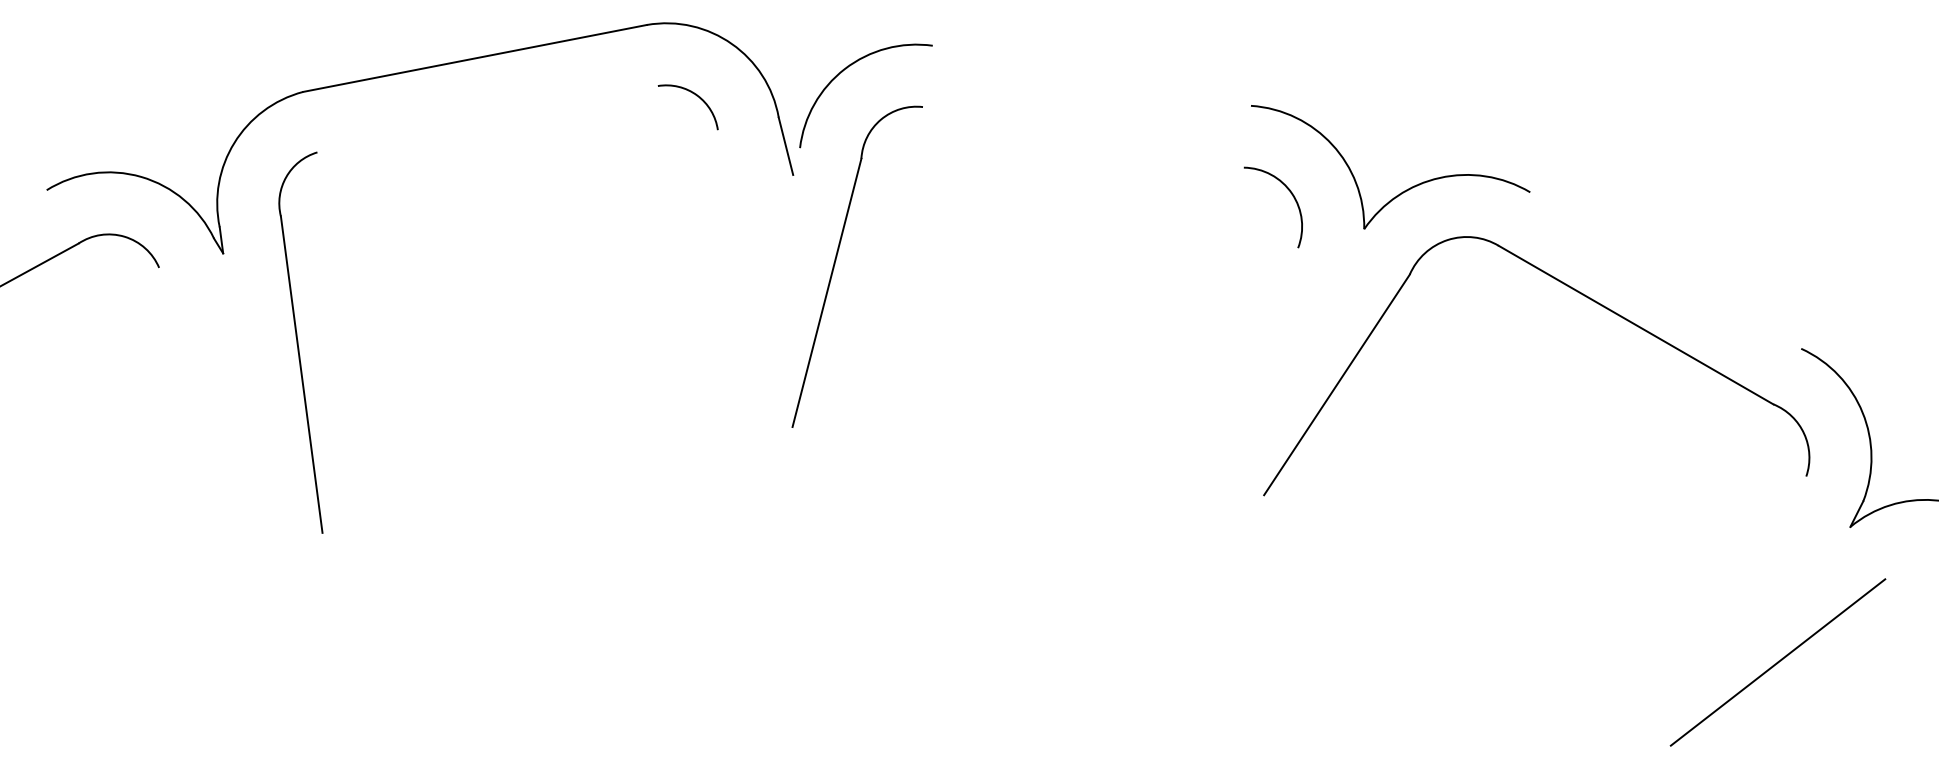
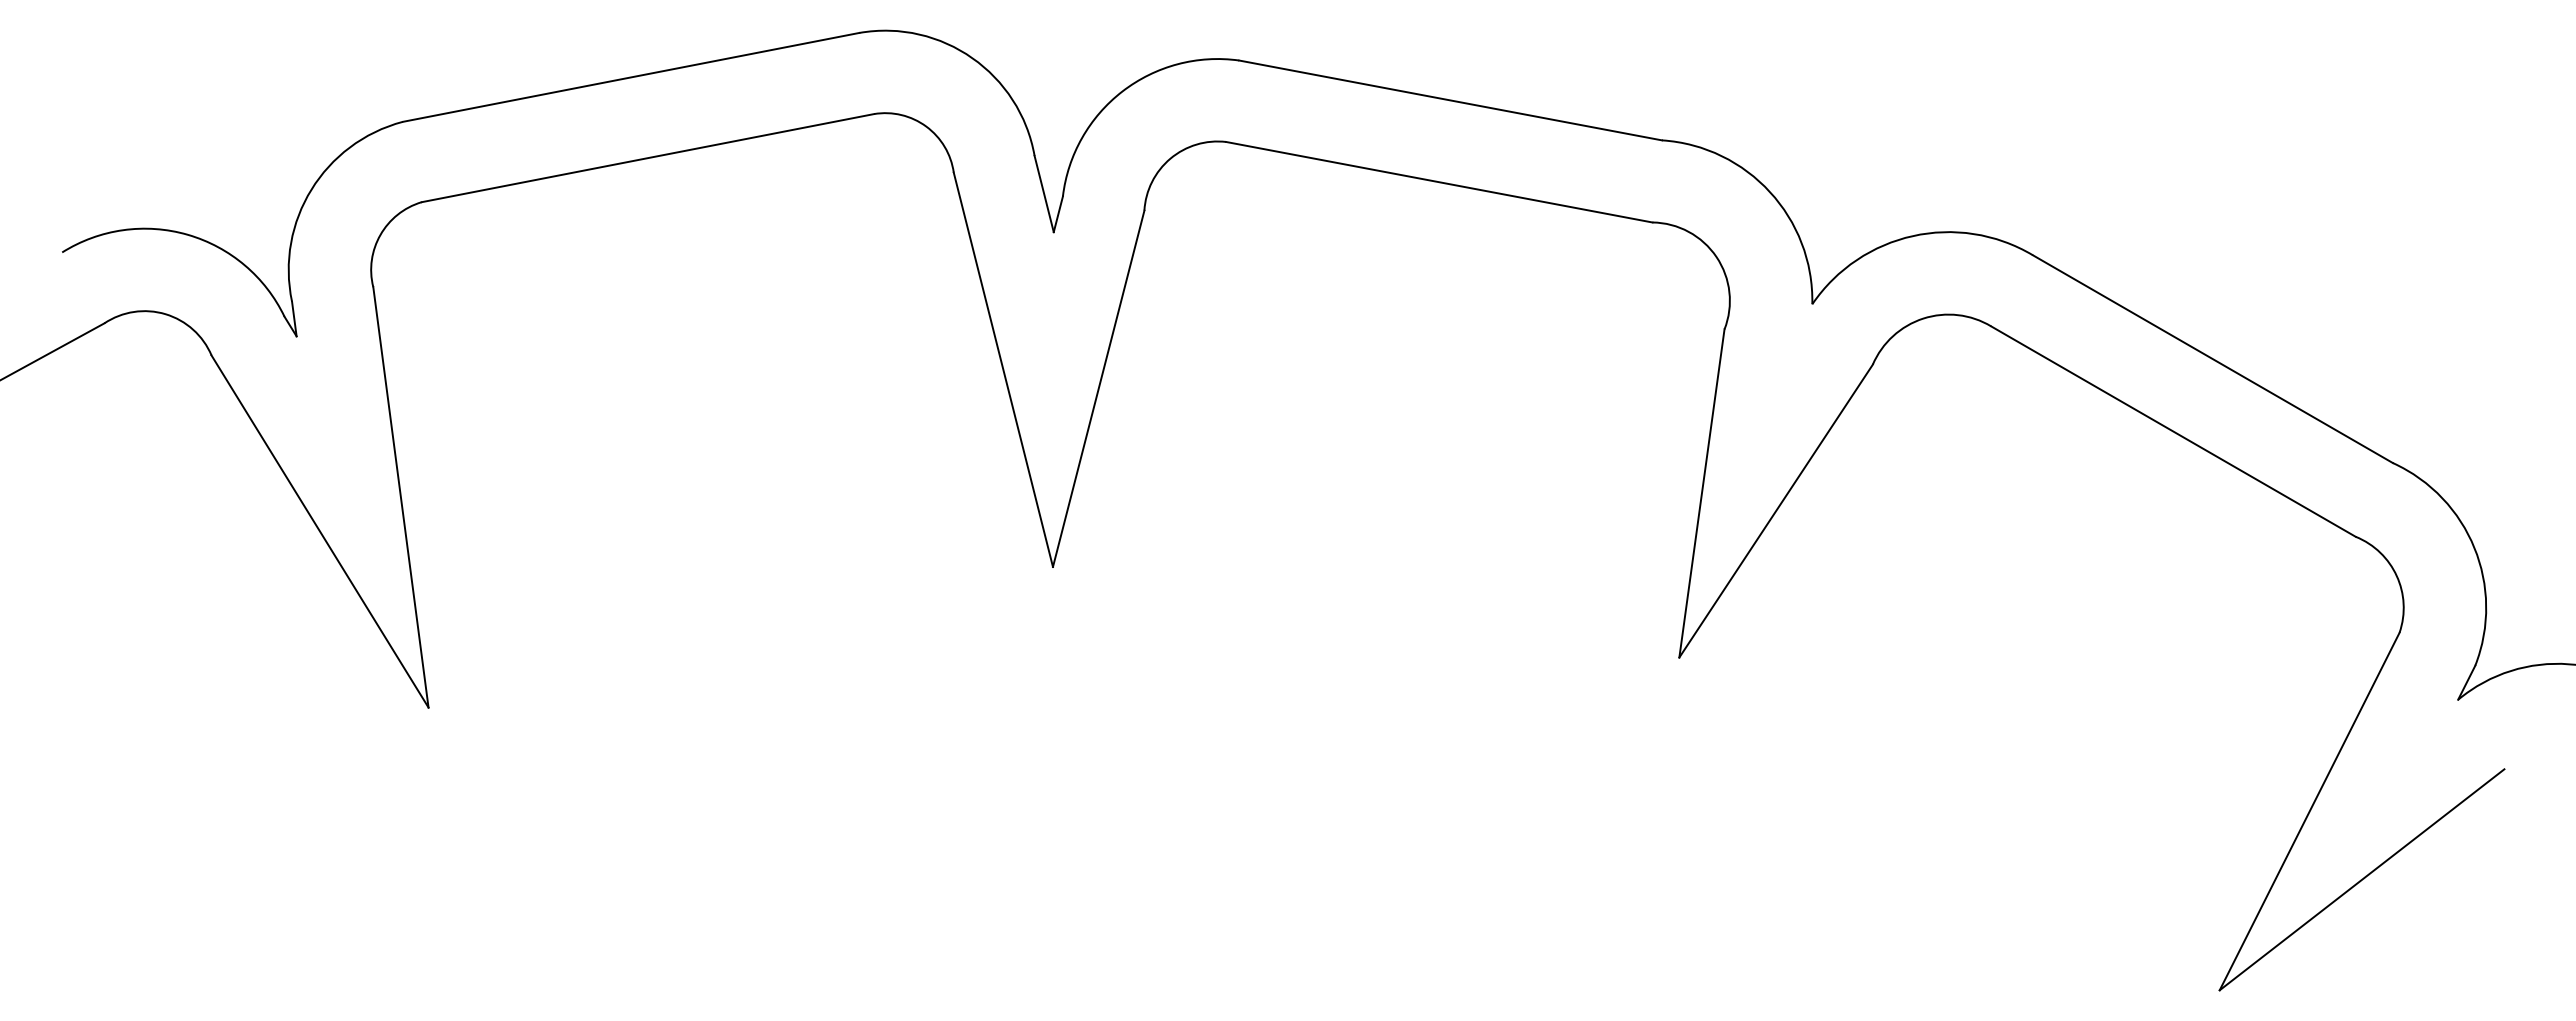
line: (1091, 75) -> (1450, 100), added
line: (487, 119) -> (647, 158), added
line: (1083, 137) -> (1439, 182), added
line: (795, 161) -> (1057, 214), added
line: (1665, 270) -> (2212, 359), added
line: (754, 278) -> (1002, 369), added
line: (1280, 371) -> (1701, 493), added
line: (240, 400) -> (319, 531), added
line: (1738, 611) -> (2309, 811), added

